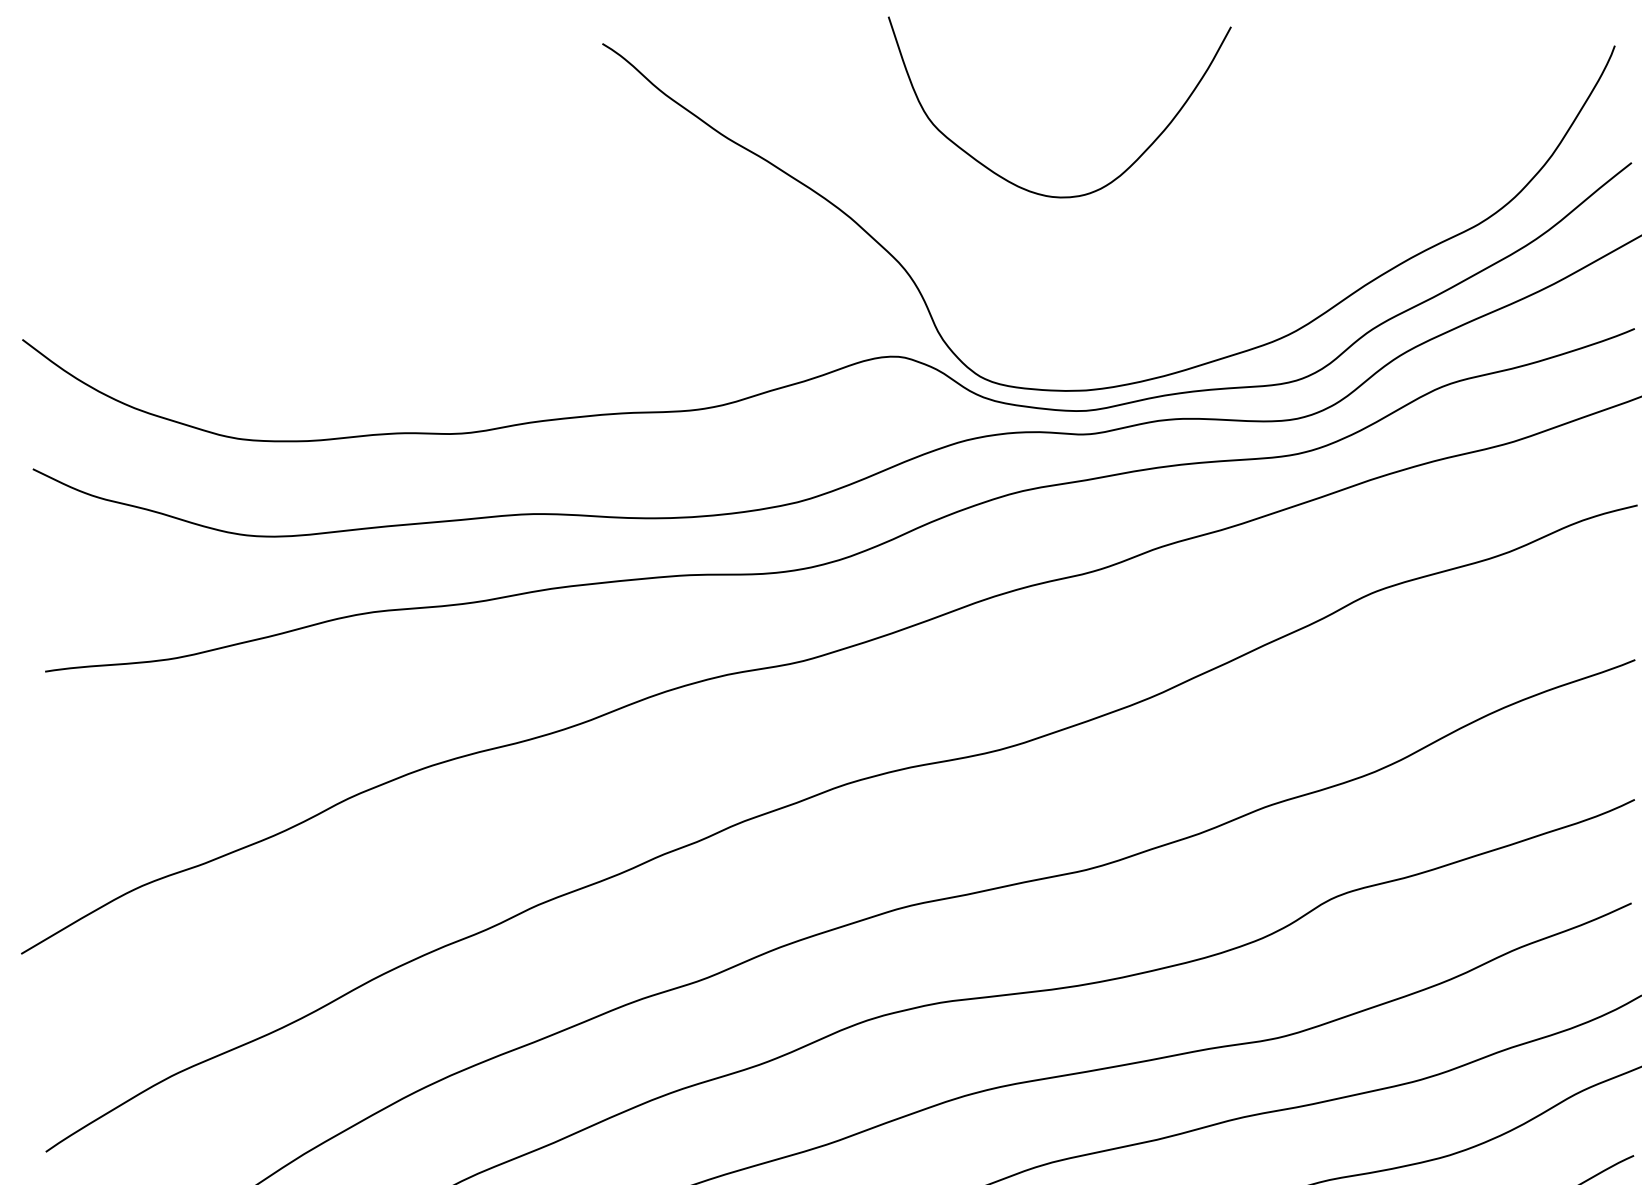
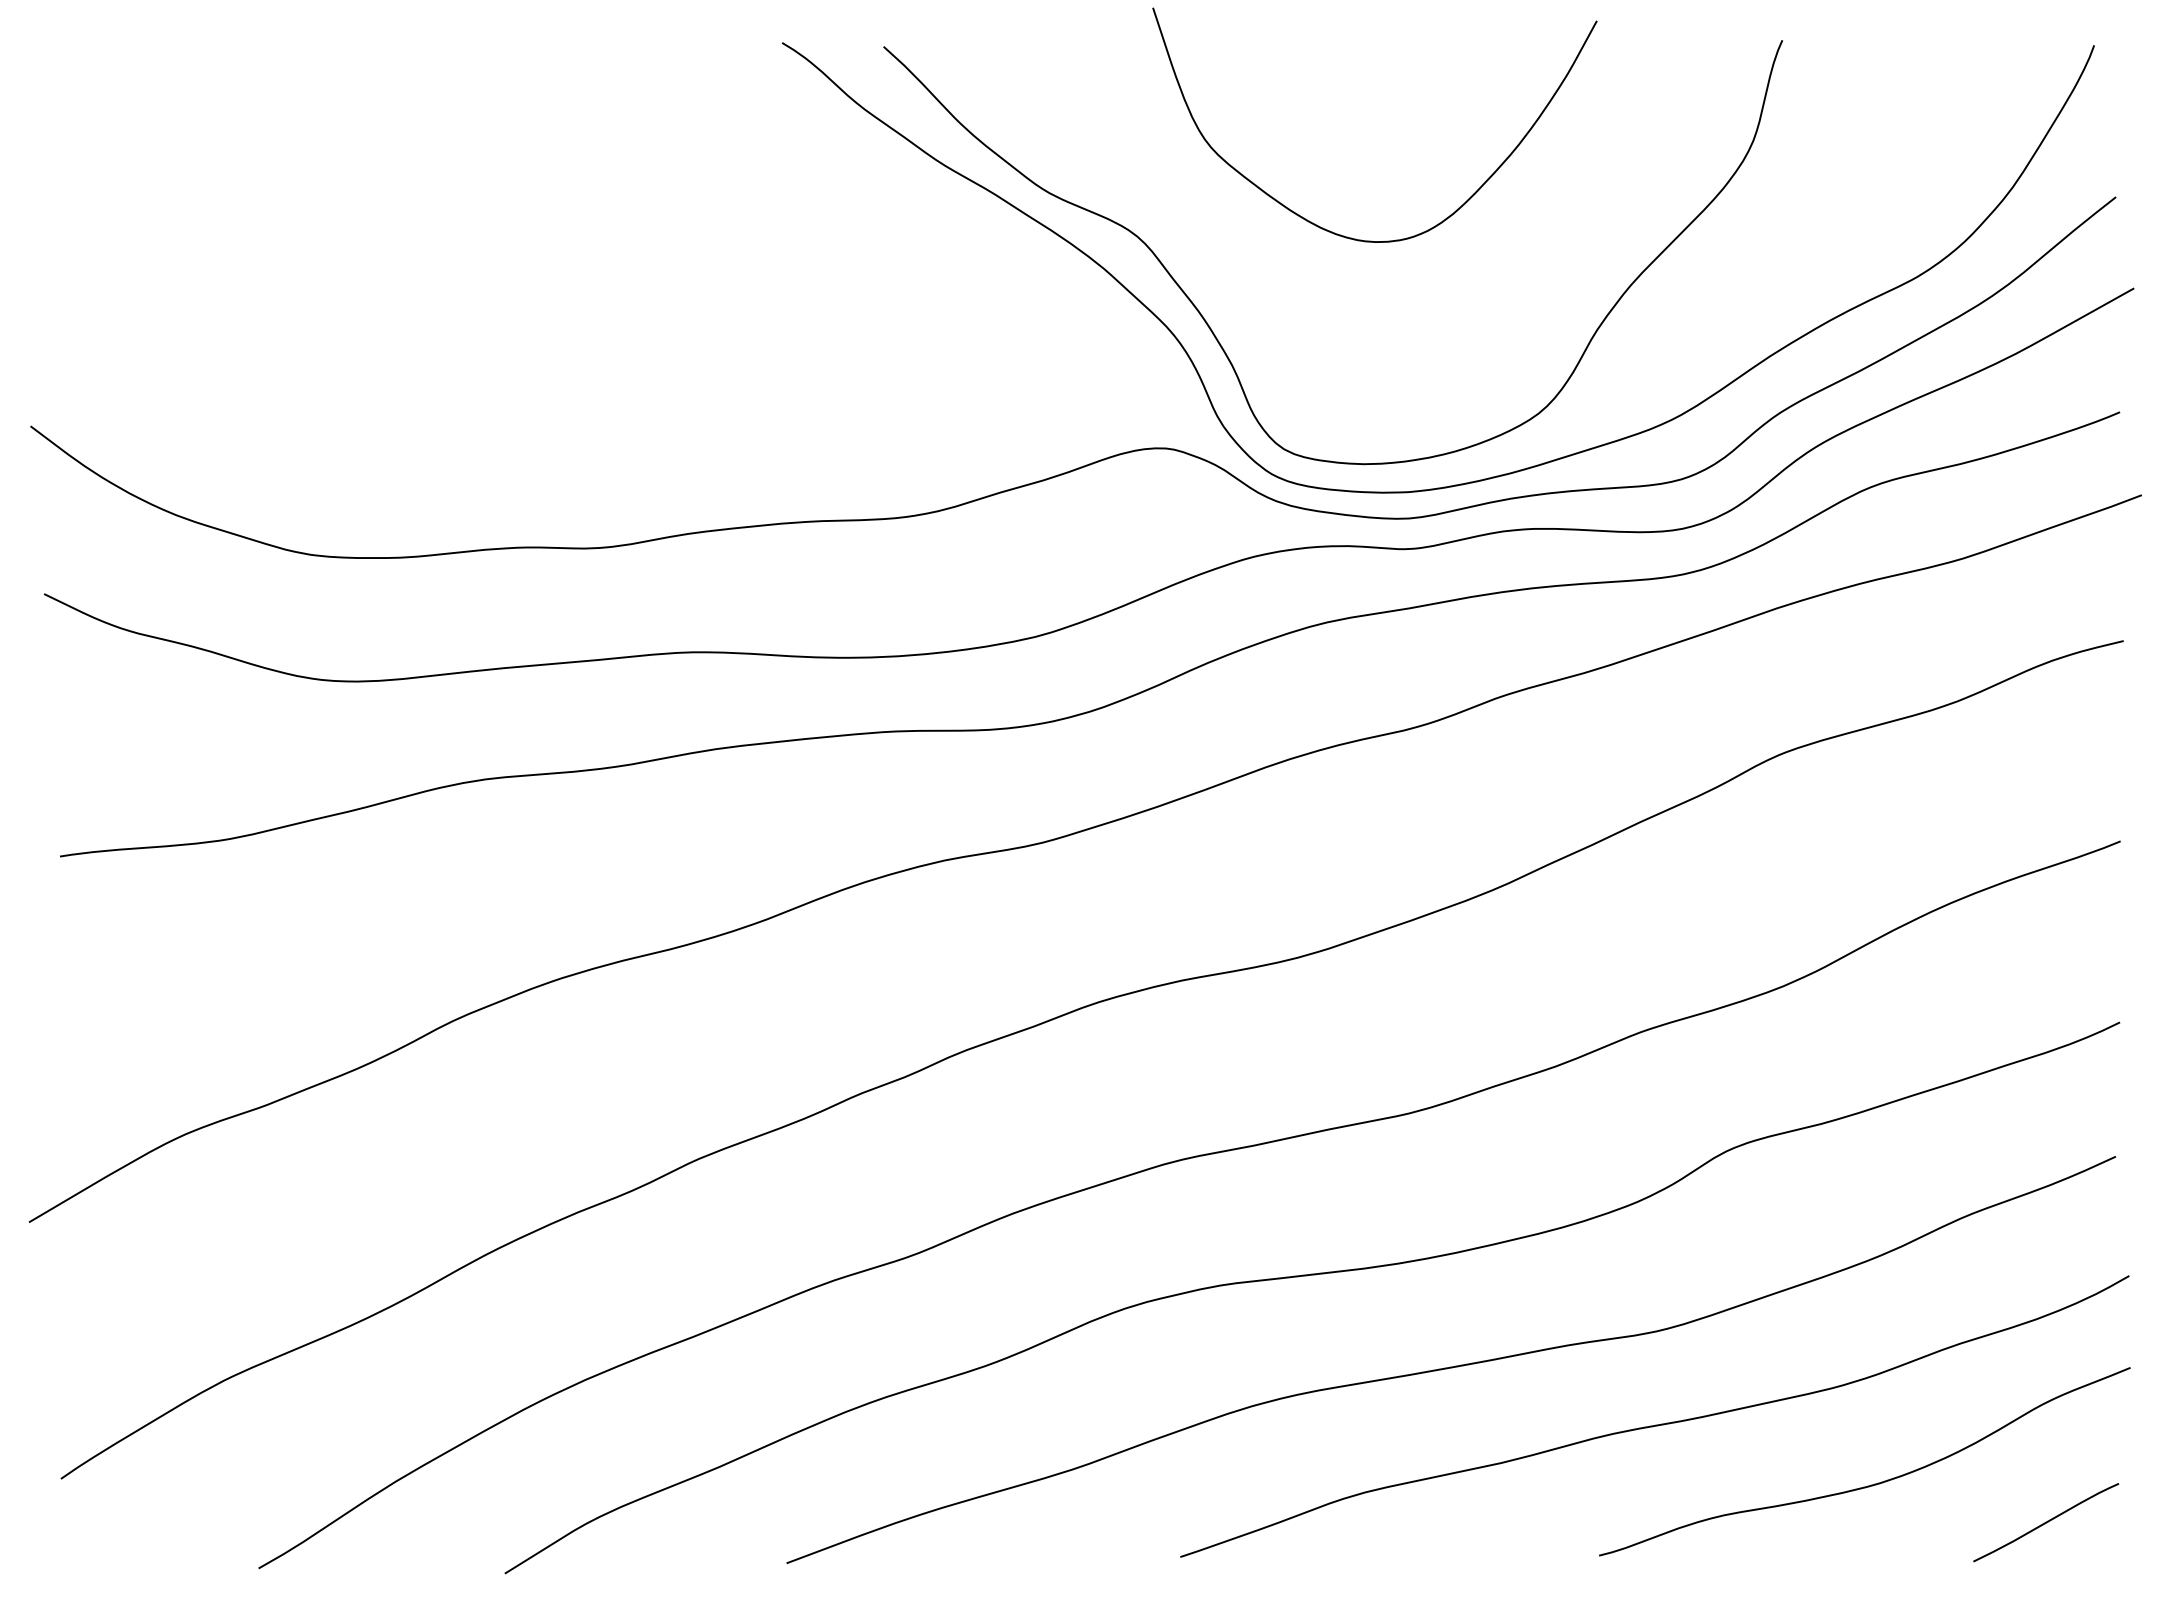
curve: (935, 266) -> (1213, 331), added

